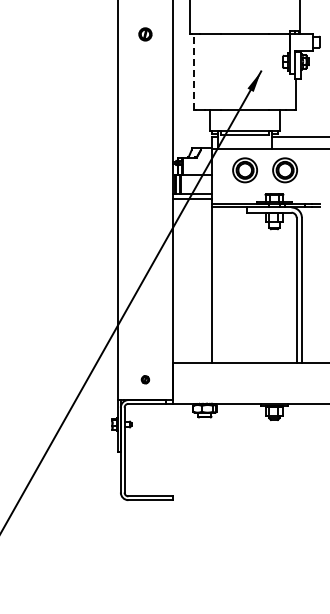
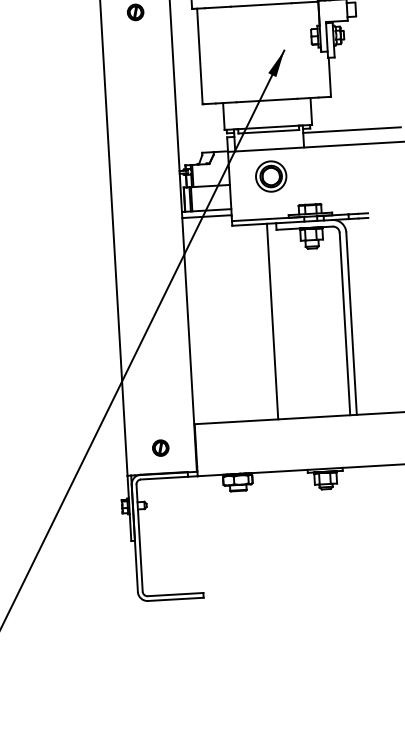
line: (194, 72) -> (200, 56), dashed -> solid
part: (284, 170) -> (320, 173), removed
line: (211, 284) -> (272, 320), moved
part: (145, 379) -> (160, 447), size x1.67

